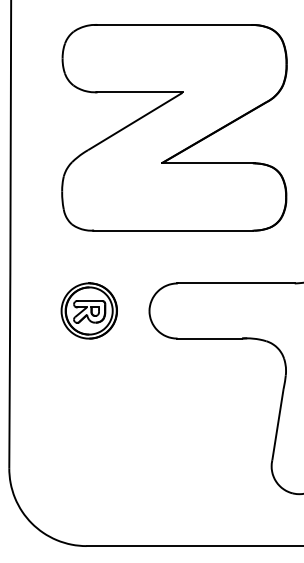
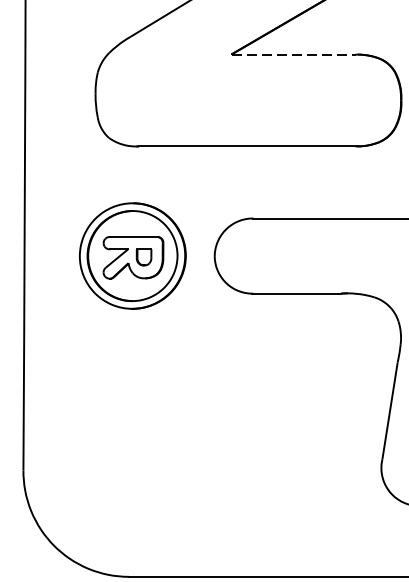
line: (208, 163) -> (295, 54), solid -> dashed
part: (88, 310) -> (131, 255), size x1.4

